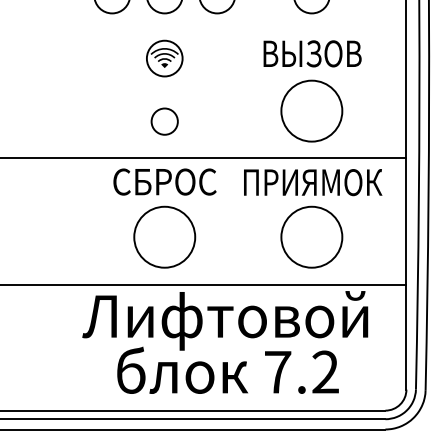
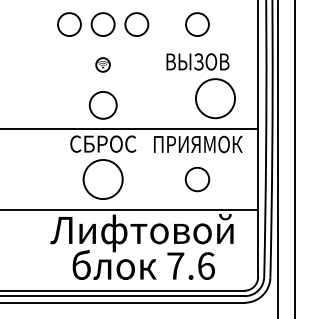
part: (163, 57) -> (102, 64), size x0.6
circle: (311, 110) -> (215, 98), moved
circle: (163, 121) -> (102, 105), size x1.6
circle: (311, 237) -> (197, 179), size x0.6
text: (324, 371) -> (205, 265), 7.2 -> 7.6

